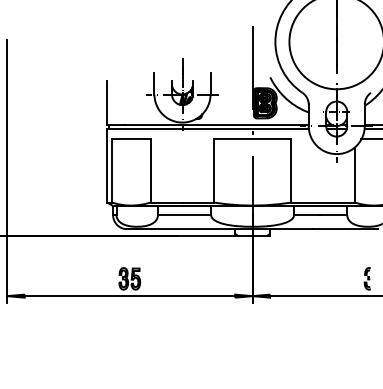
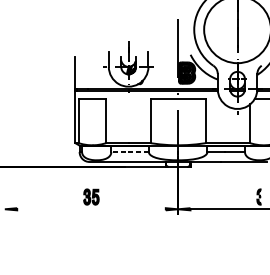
line: (7, 171) -> (5, 121), removed
line: (184, 215) -> (130, 152), solid -> dashed
line: (129, 296) -> (91, 209), removed

